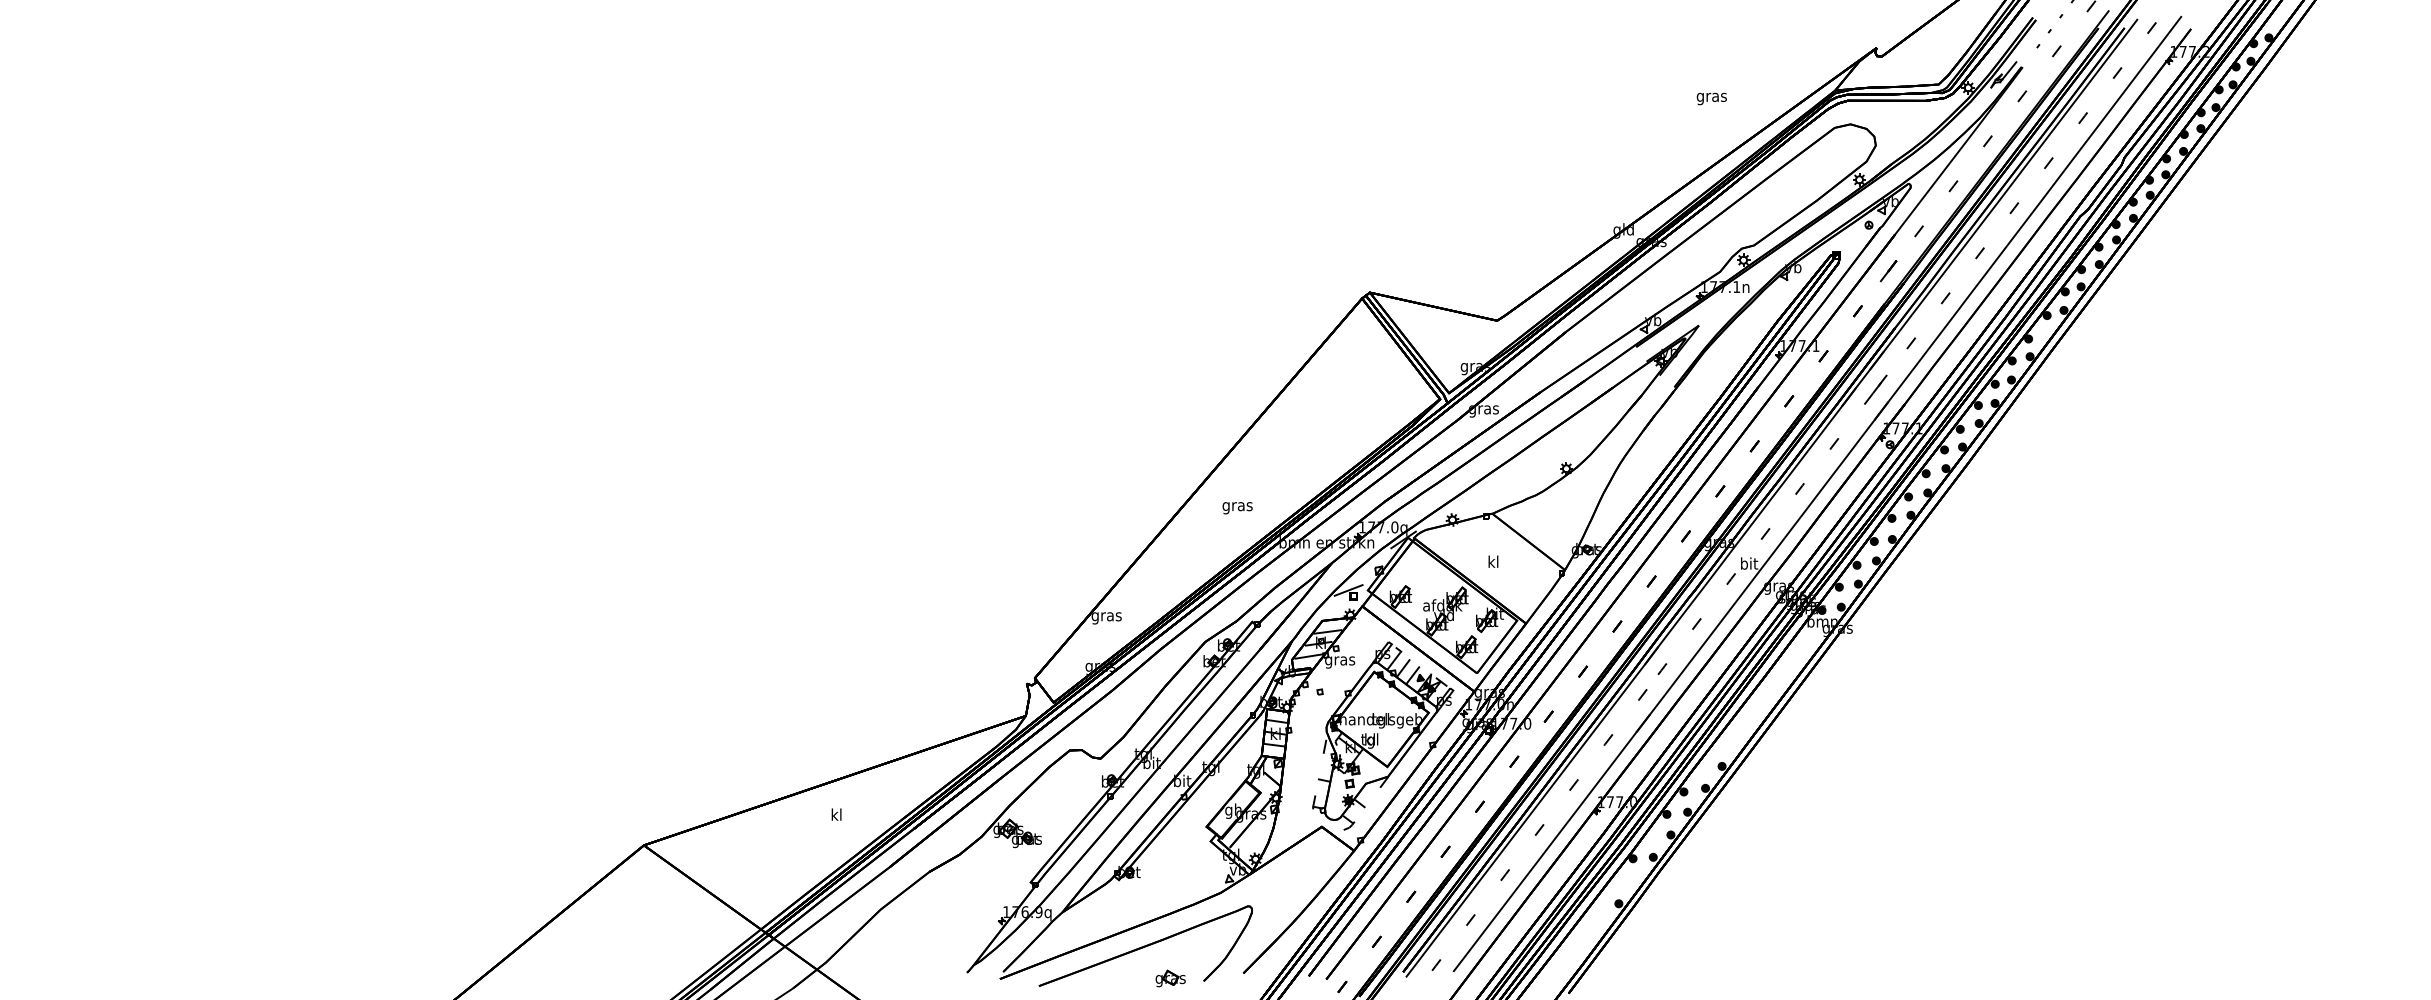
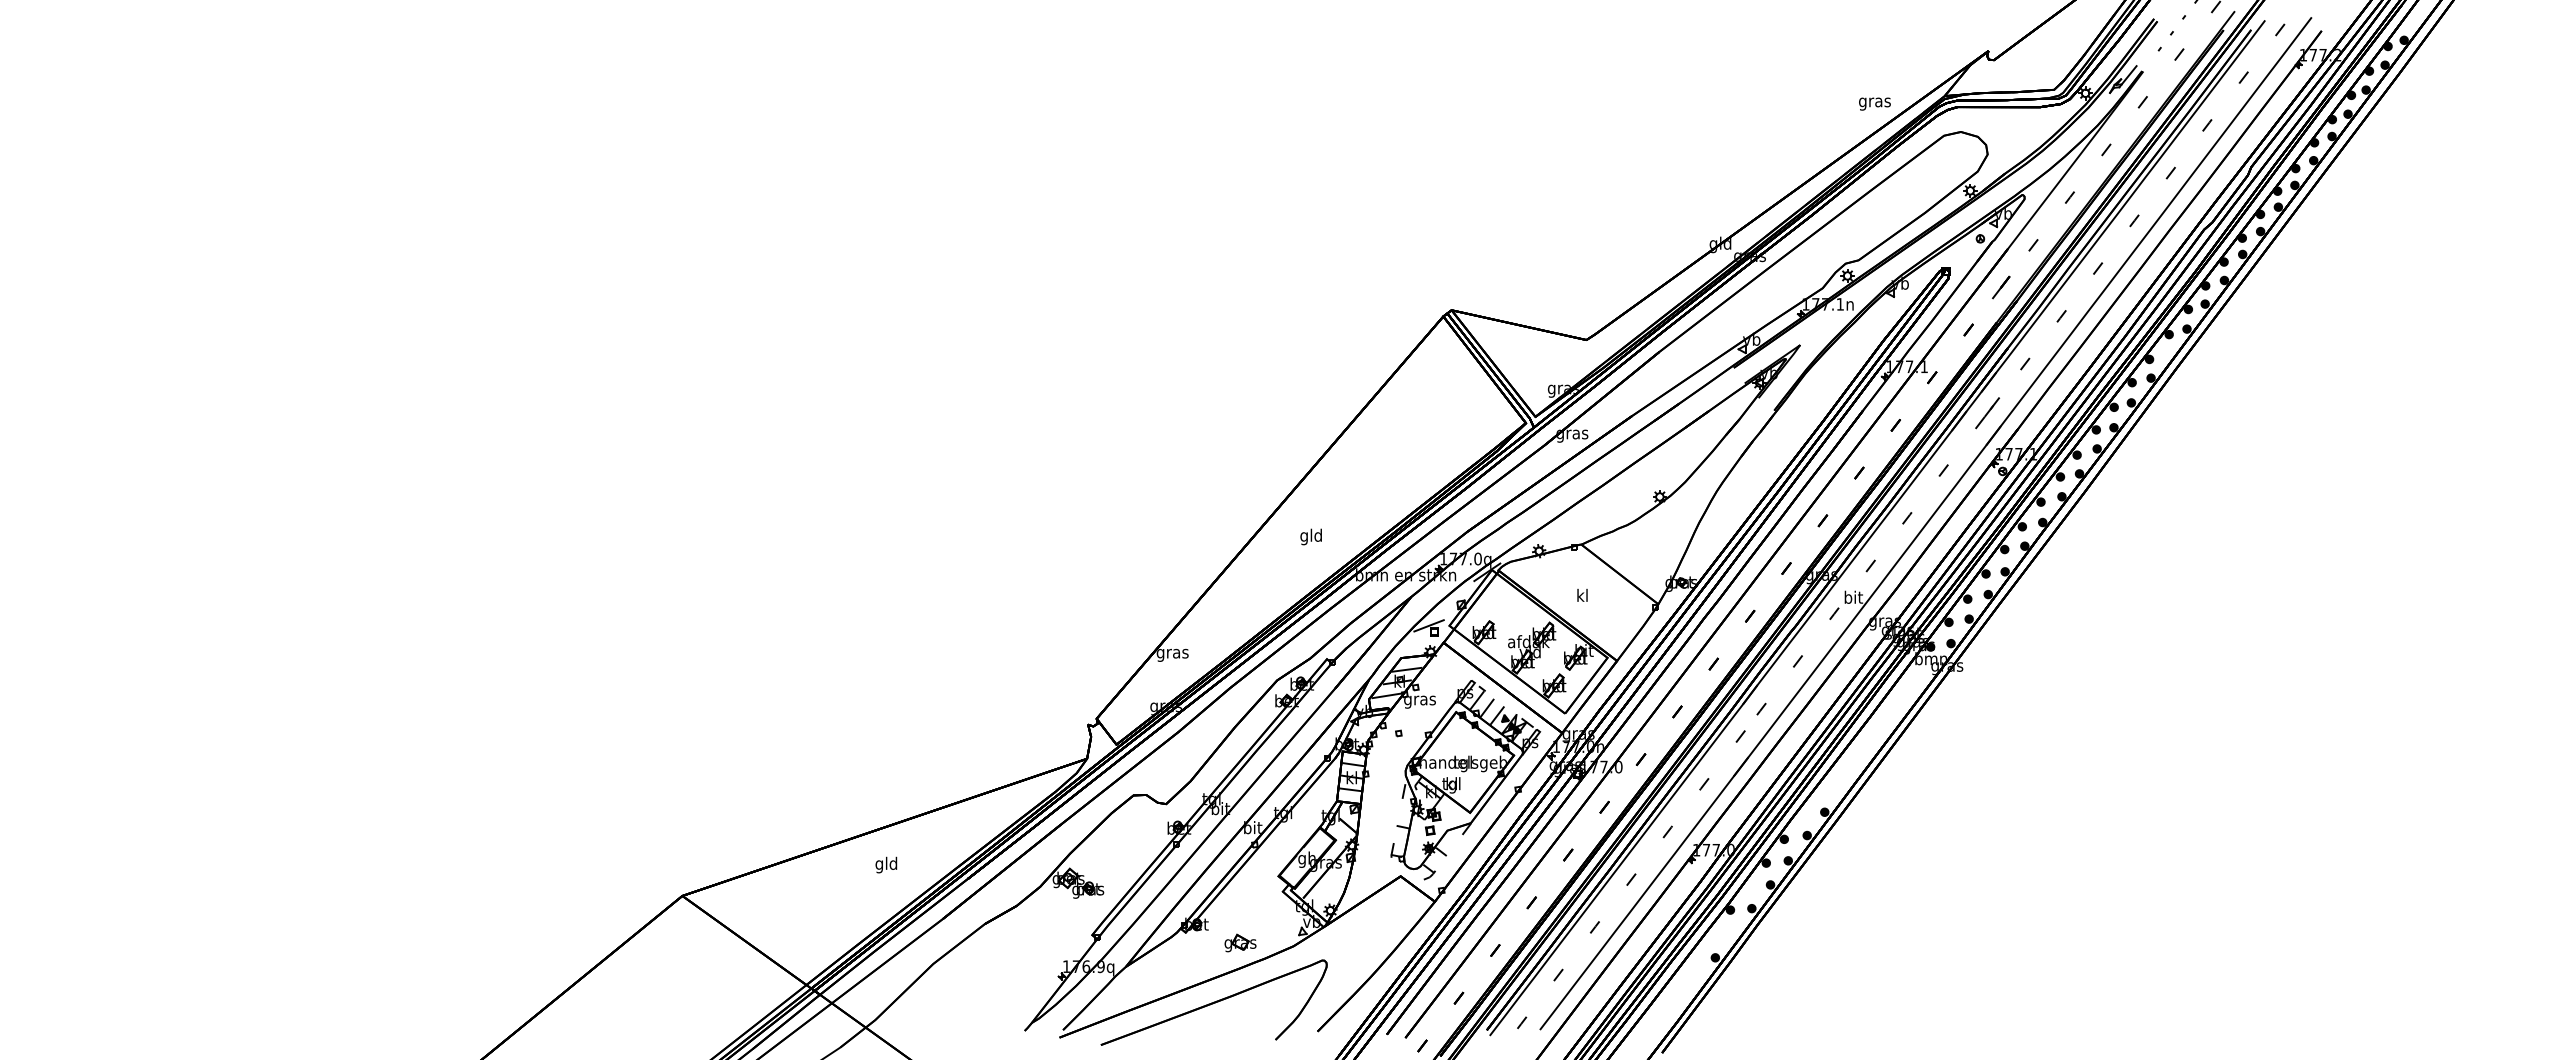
text: (1711, 98) -> (1874, 103), moved
text: (1237, 506) -> (1311, 536), gras -> gld
text: (836, 815) -> (886, 864), kl -> gld
part: (1170, 978) -> (1240, 942), moved

